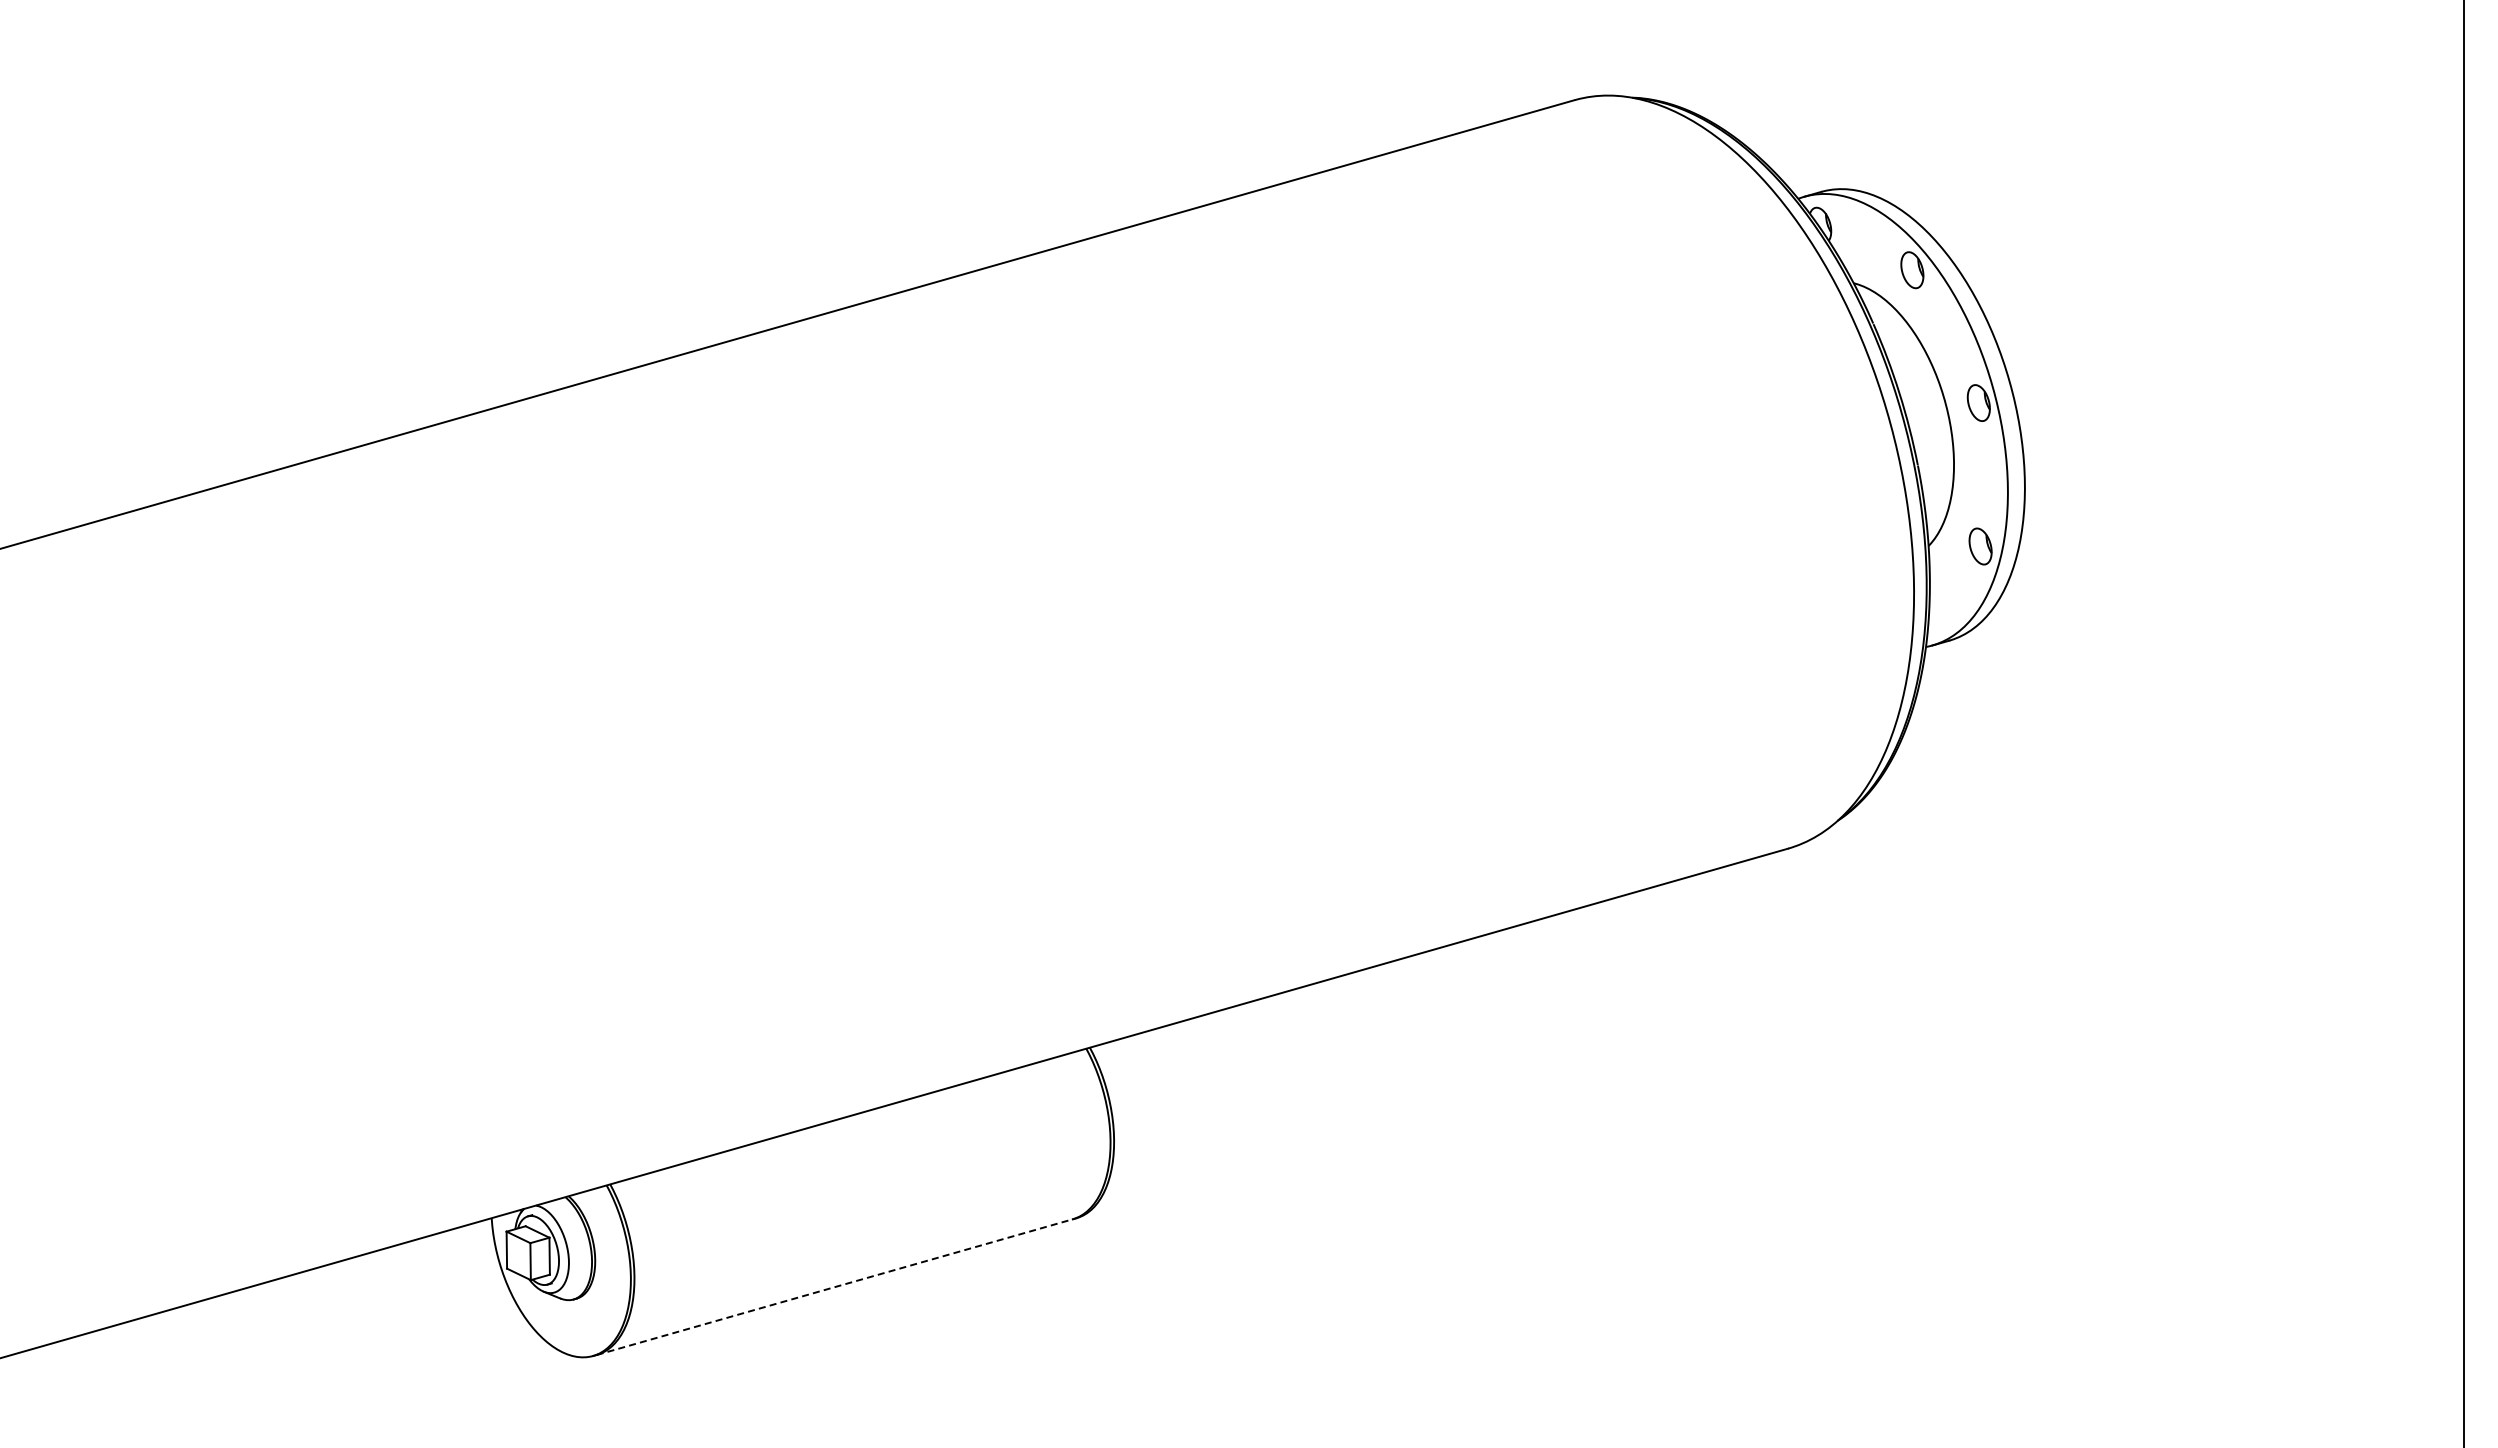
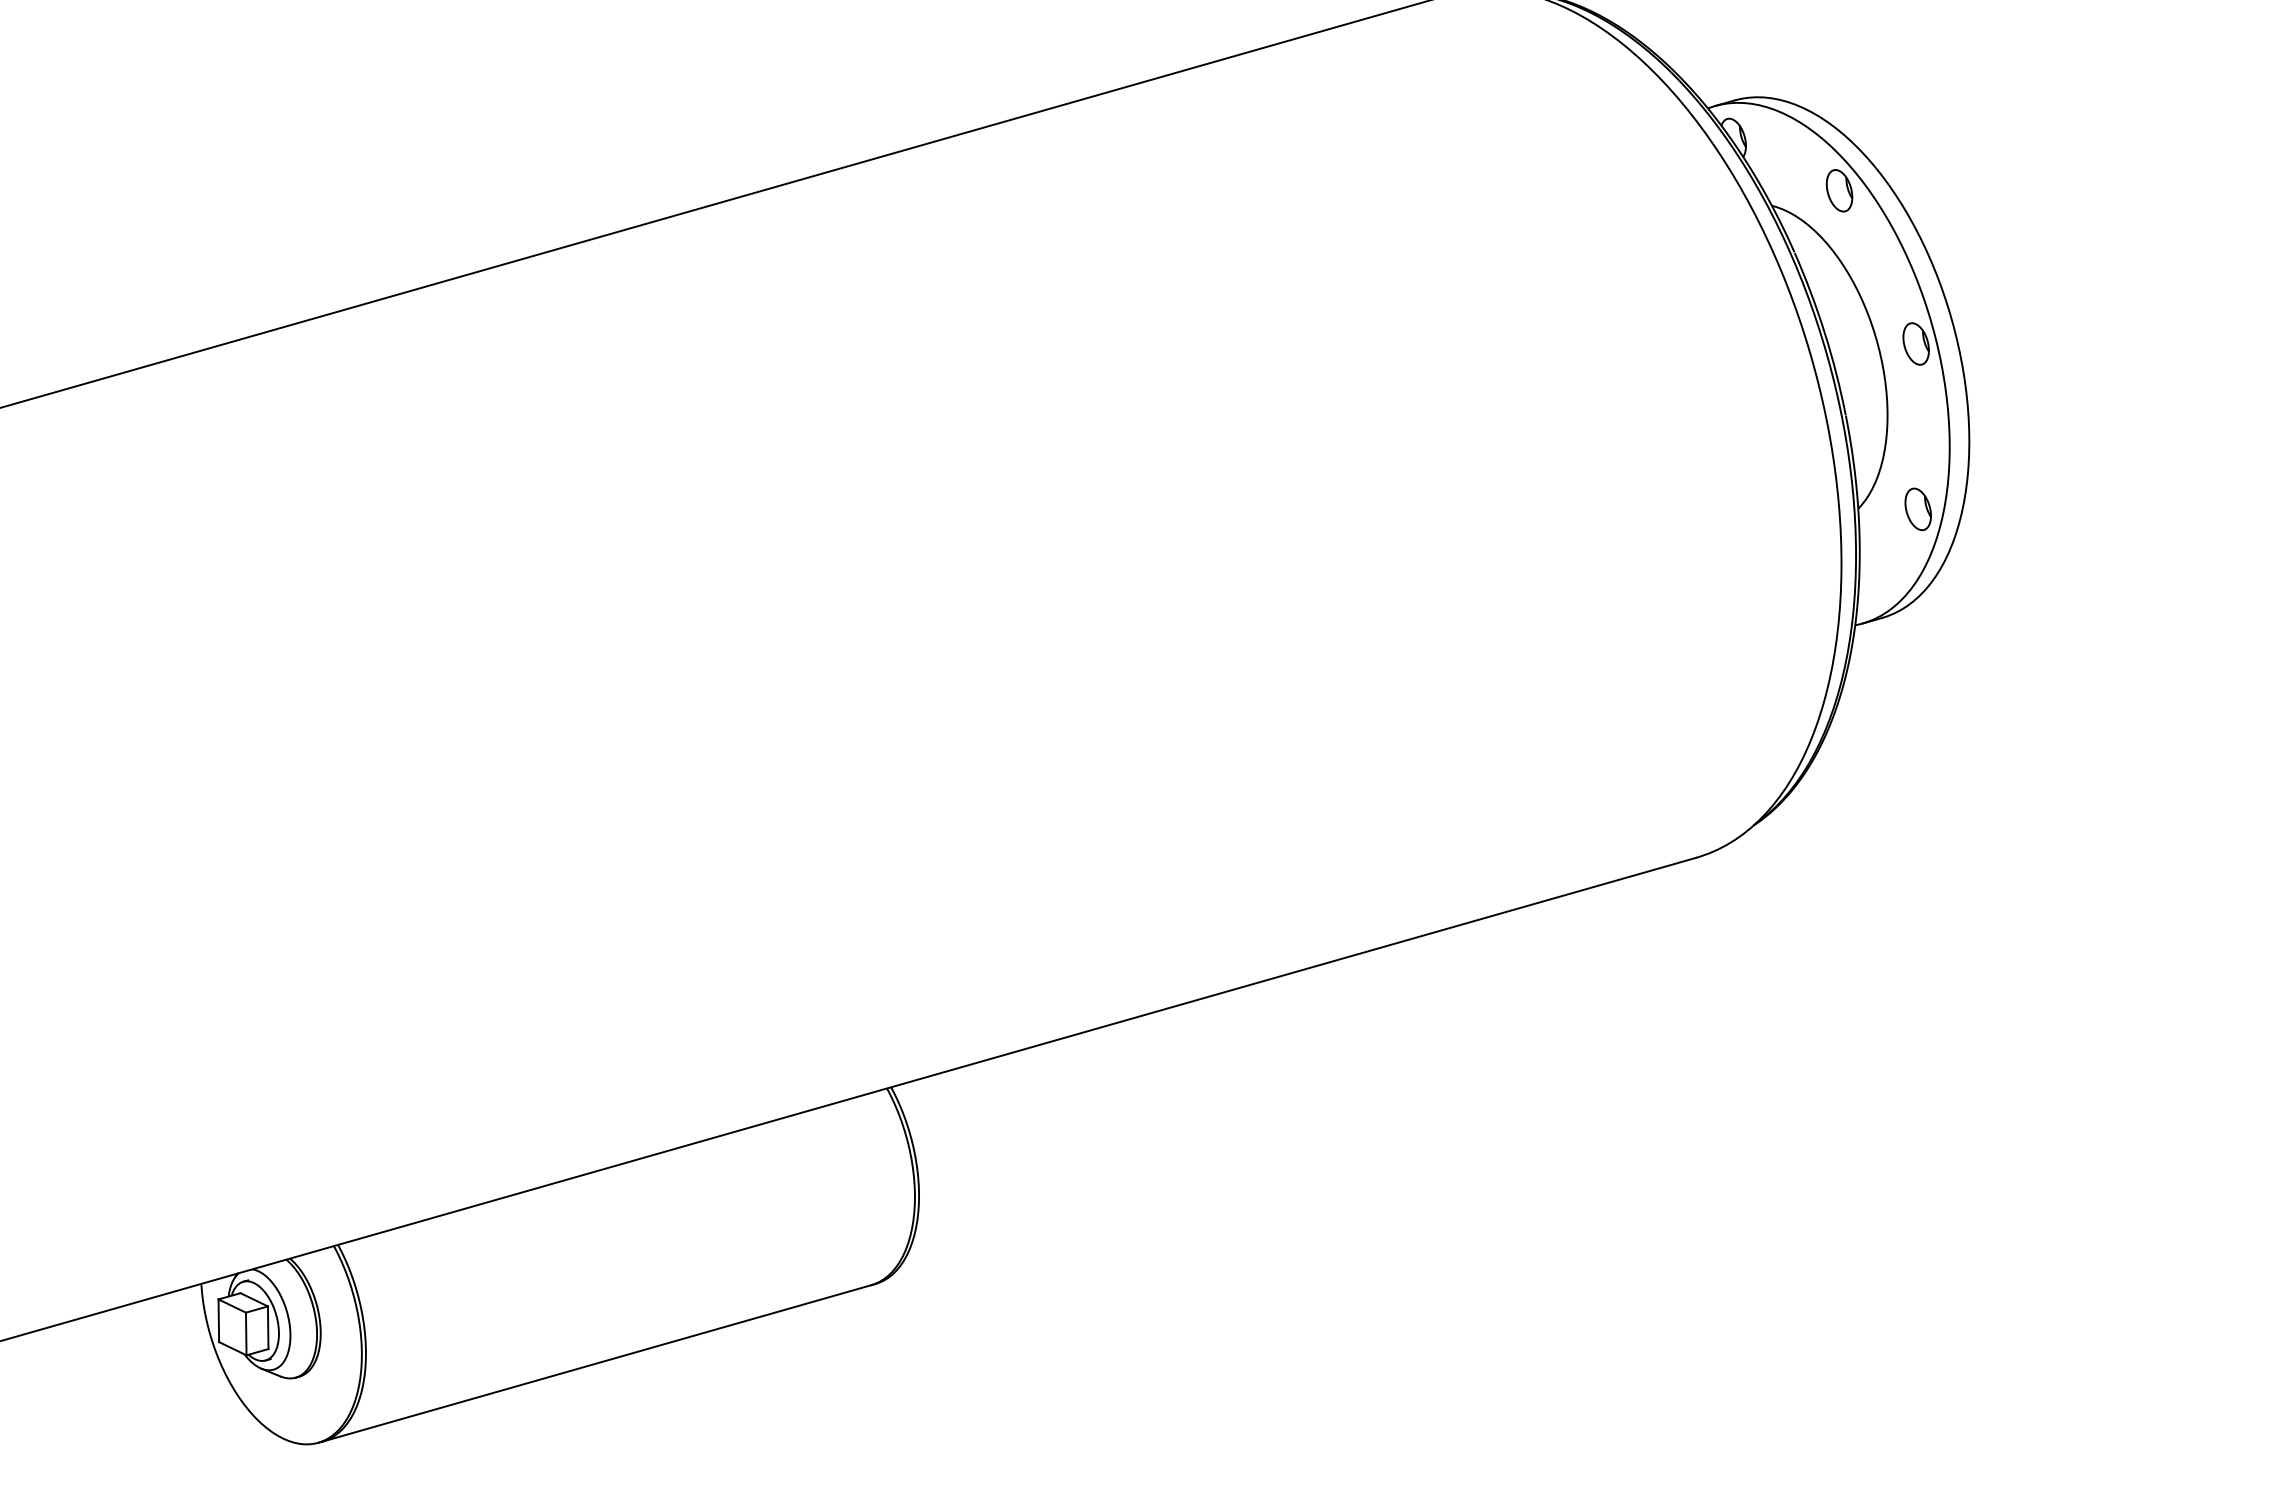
line: (834, 1287) -> (596, 1363), dashed -> solid

